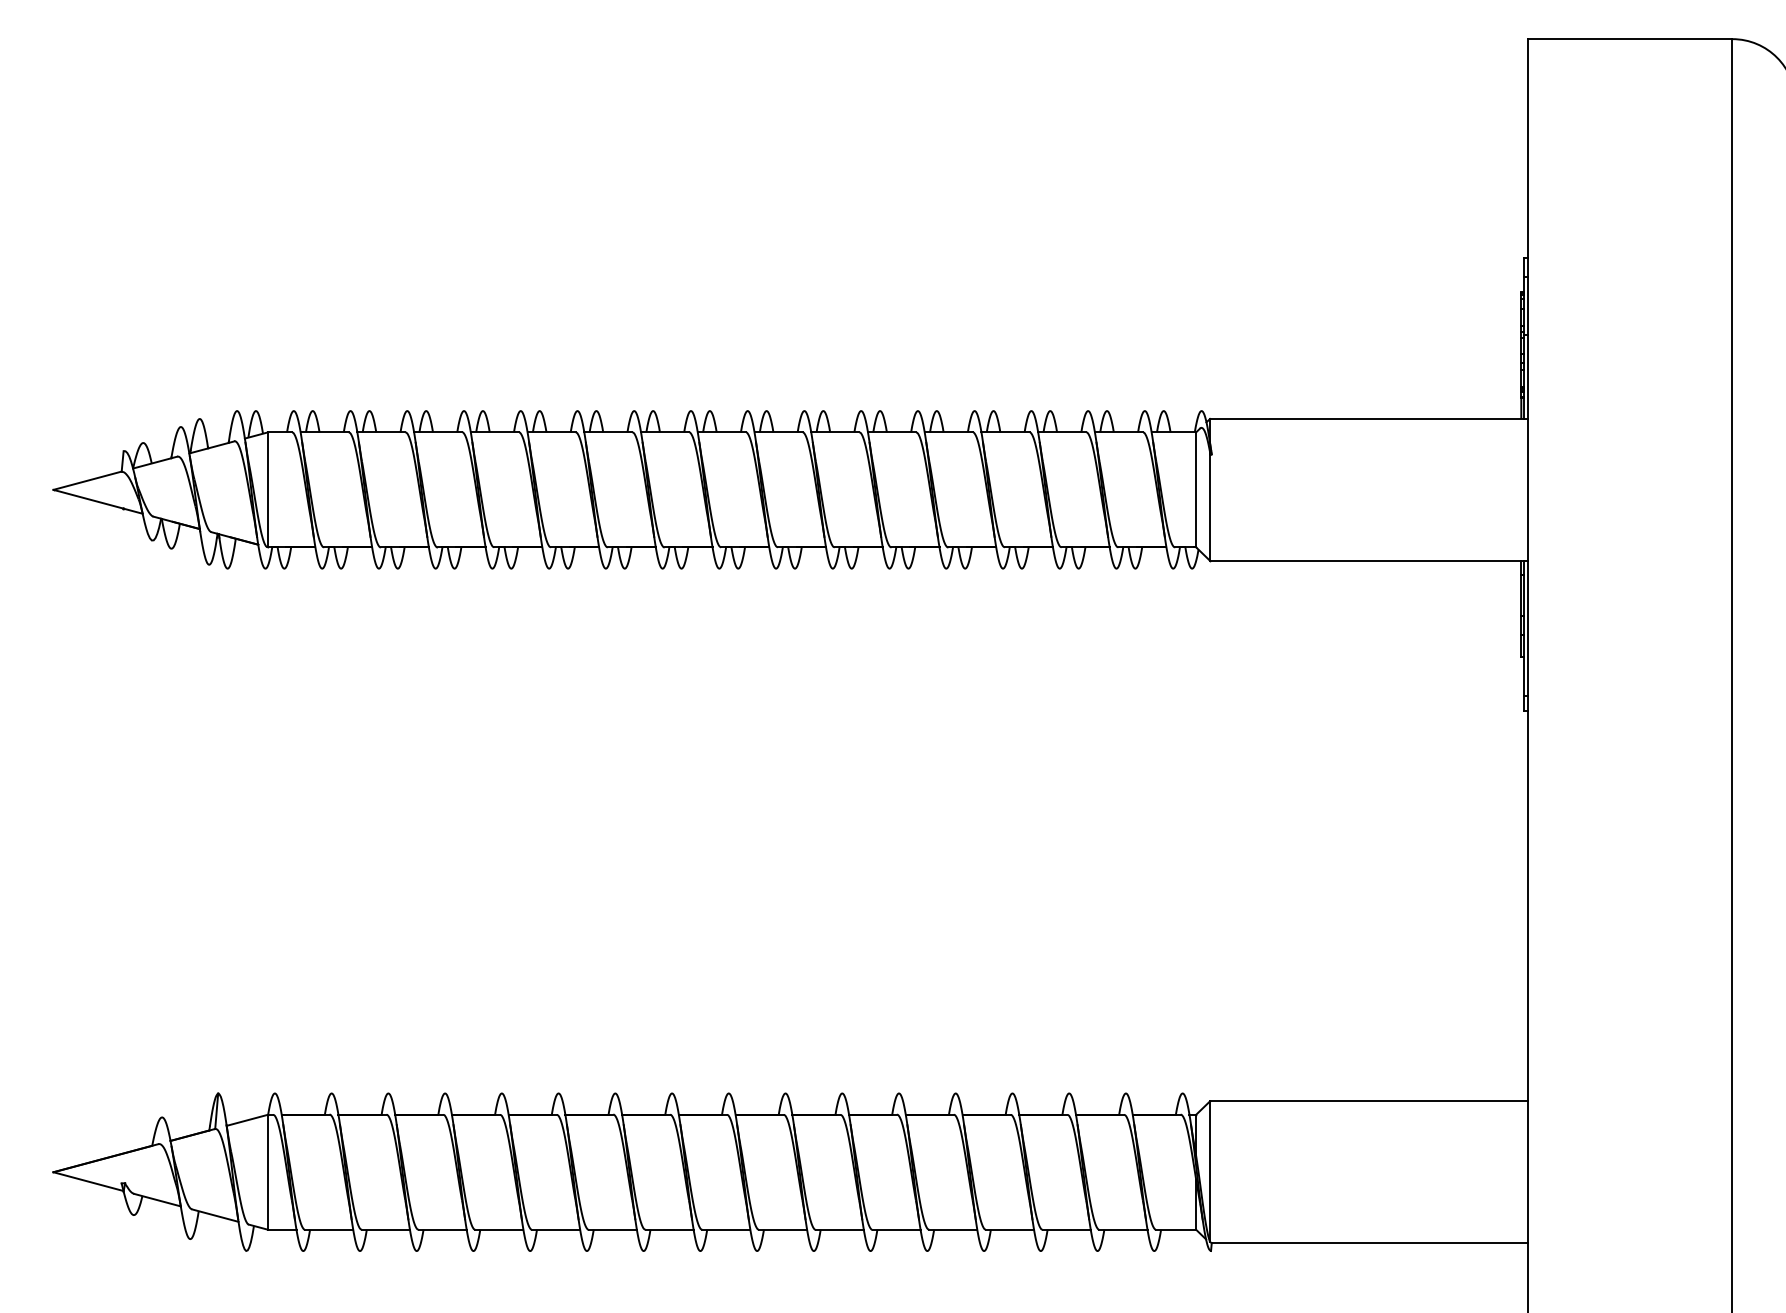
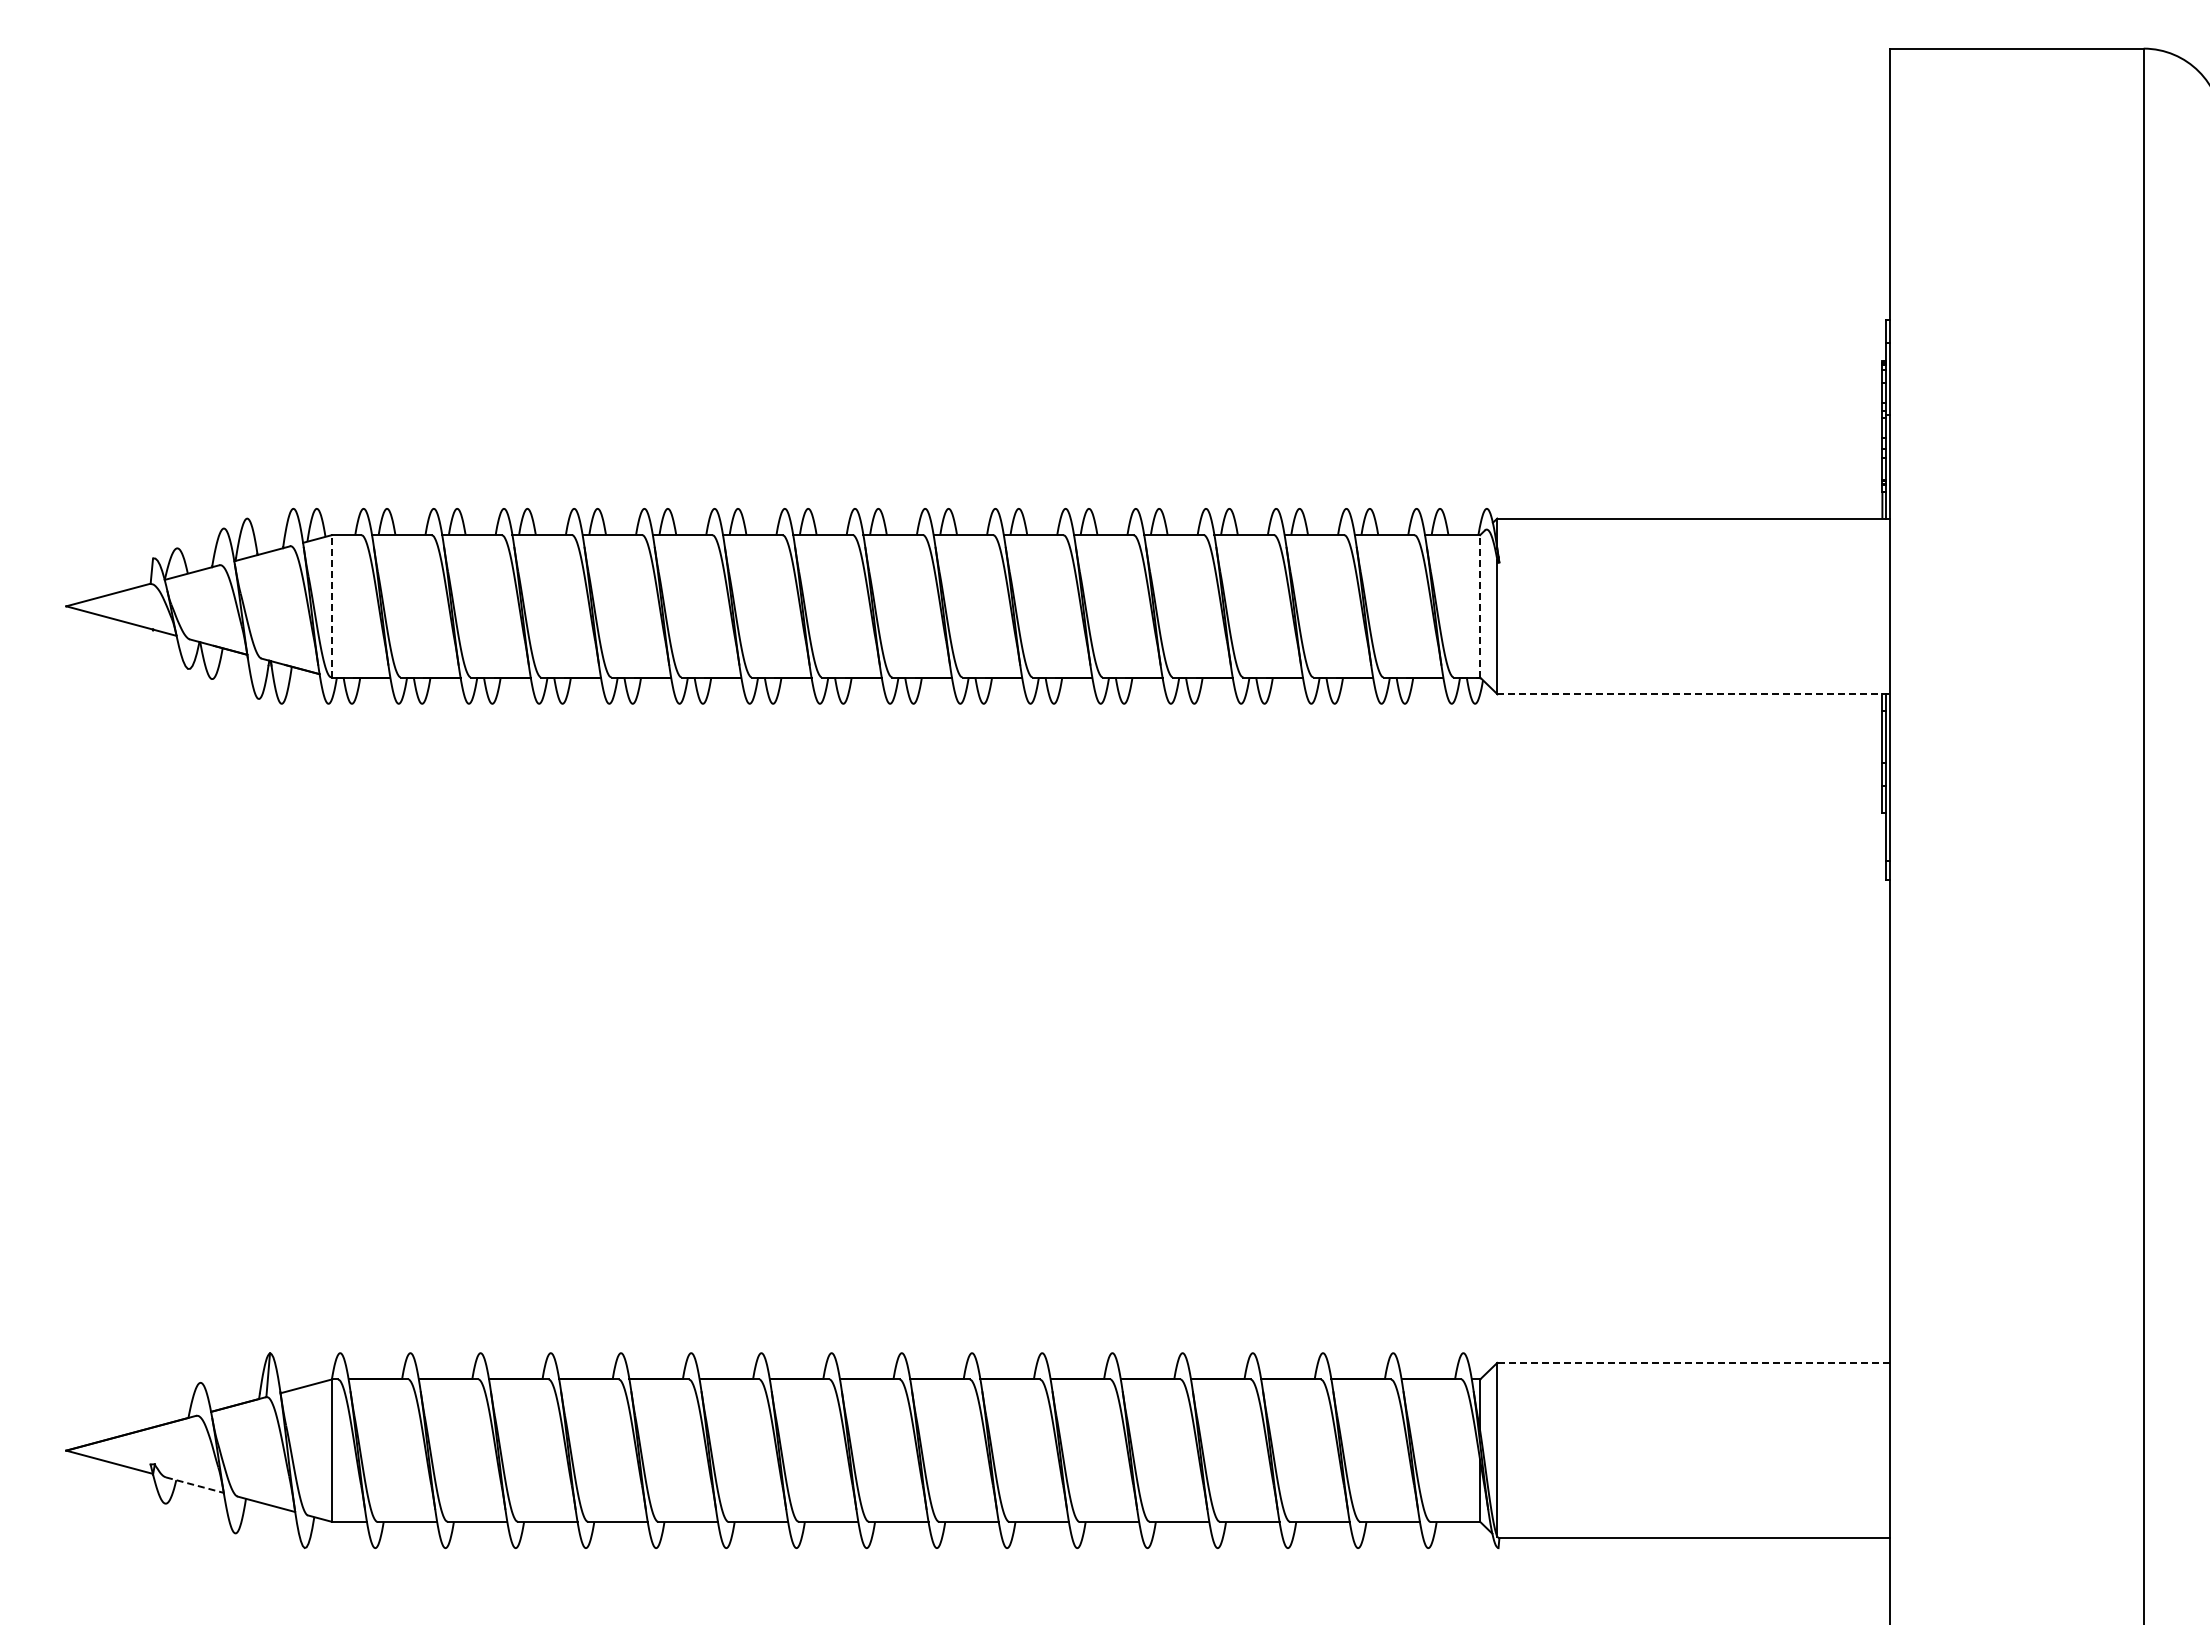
line: (267, 489) -> (331, 605), solid -> dashed
line: (1196, 489) -> (1480, 605), solid -> dashed
line: (1369, 561) -> (1694, 694), solid -> dashed
line: (1368, 1101) -> (1693, 1362), solid -> dashed
line: (157, 1200) -> (194, 1485), solid -> dashed

